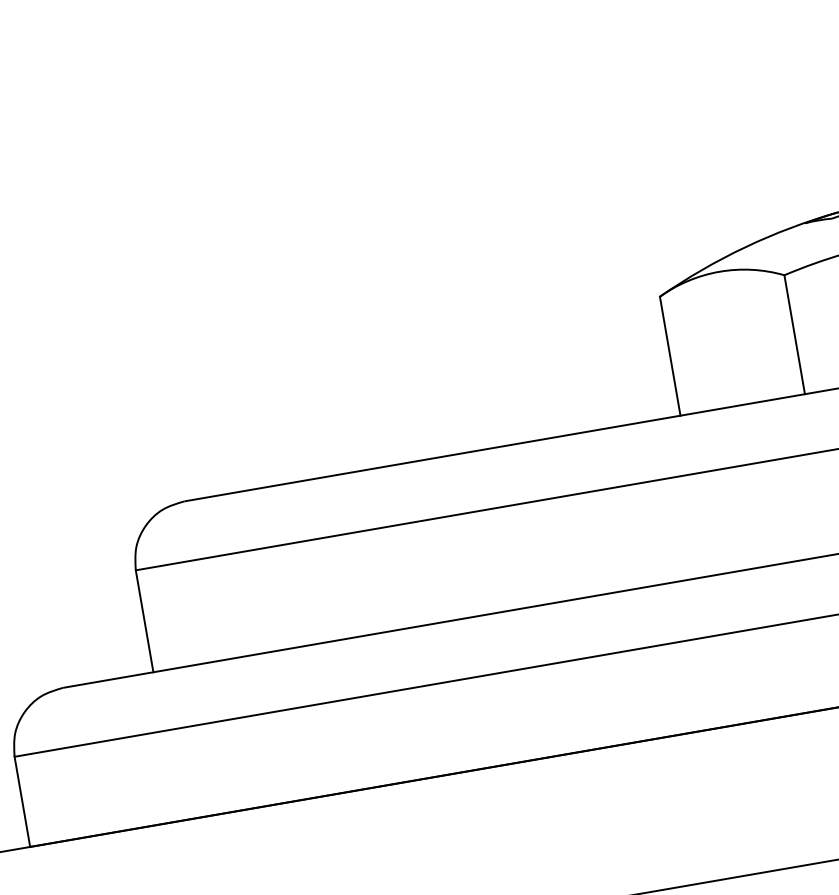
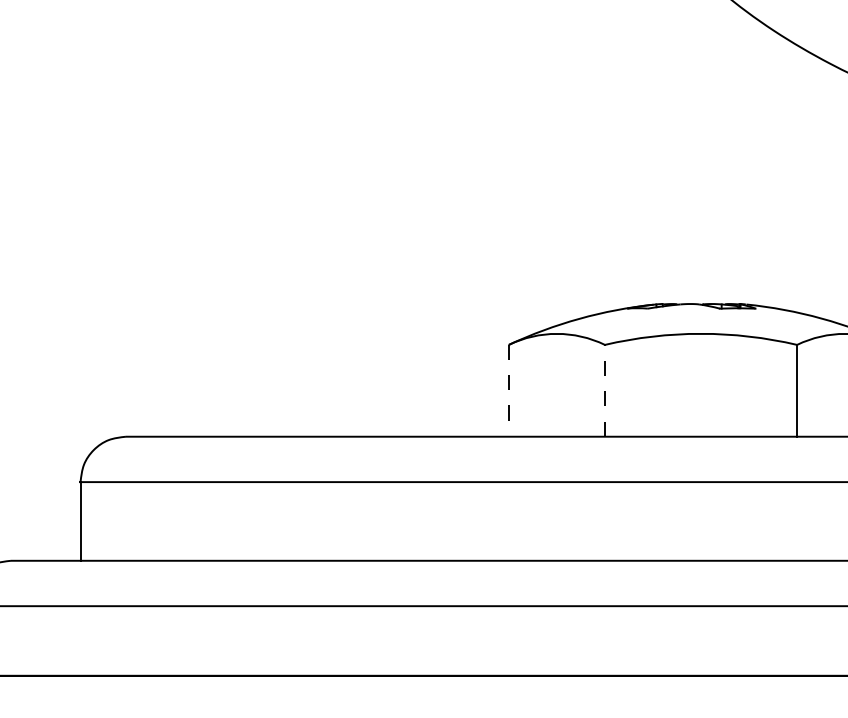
line: (794, 334) -> (604, 390), solid -> dashed
line: (669, 355) -> (508, 390), solid -> dashed

